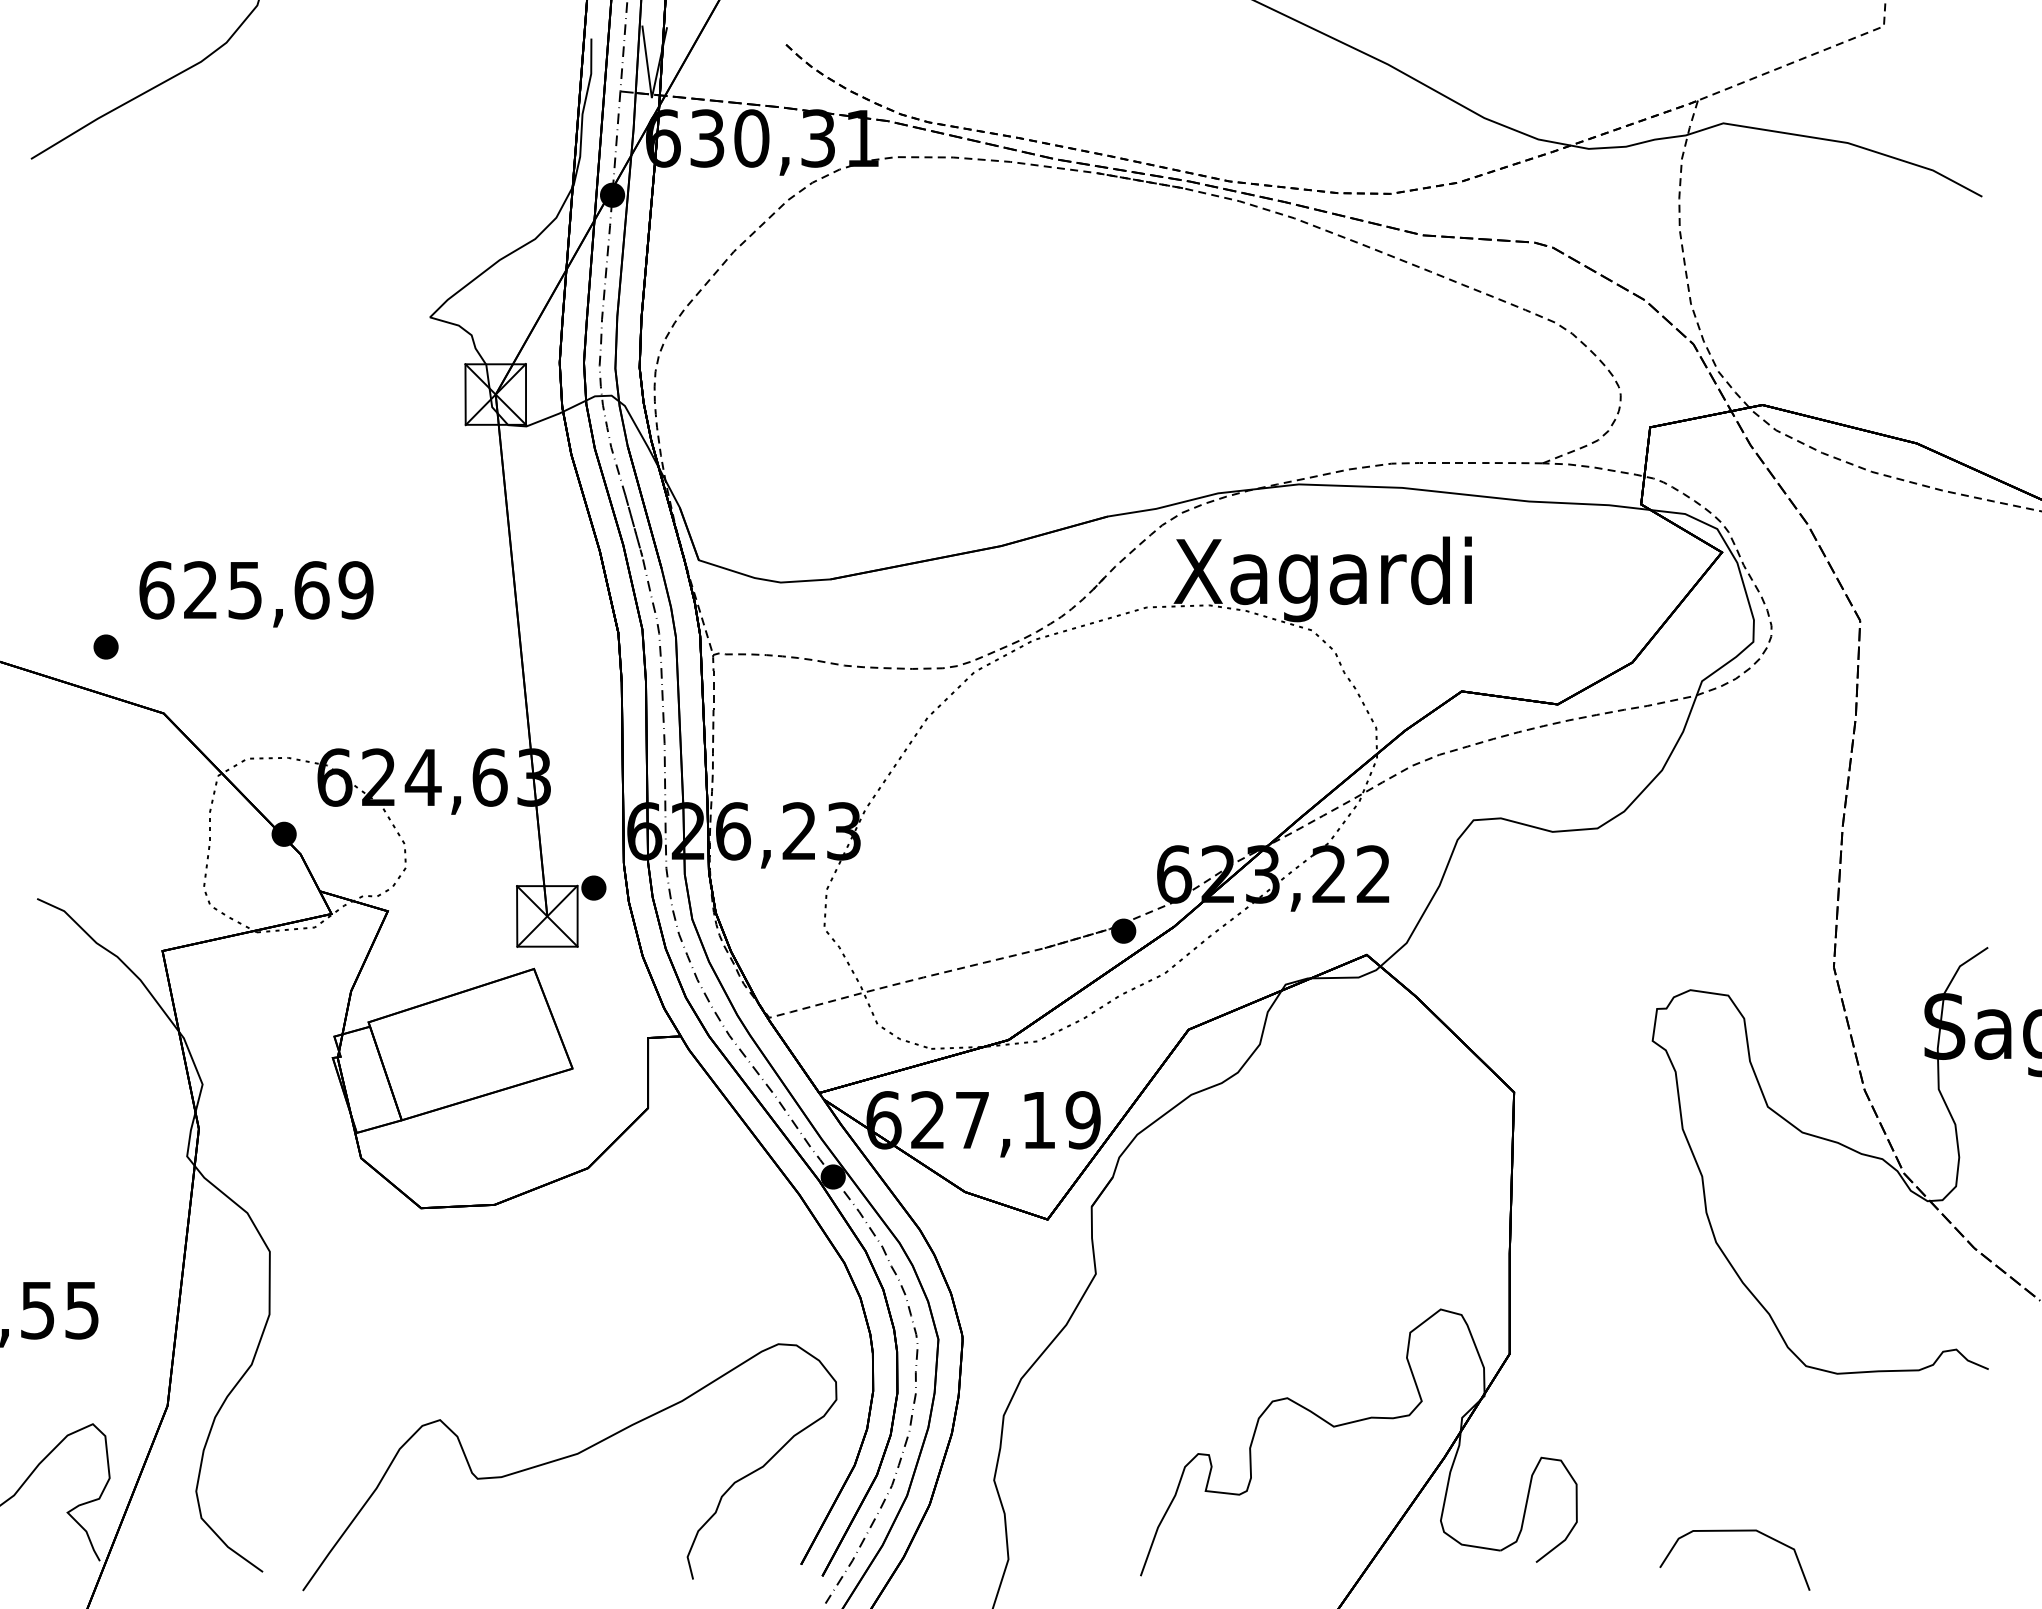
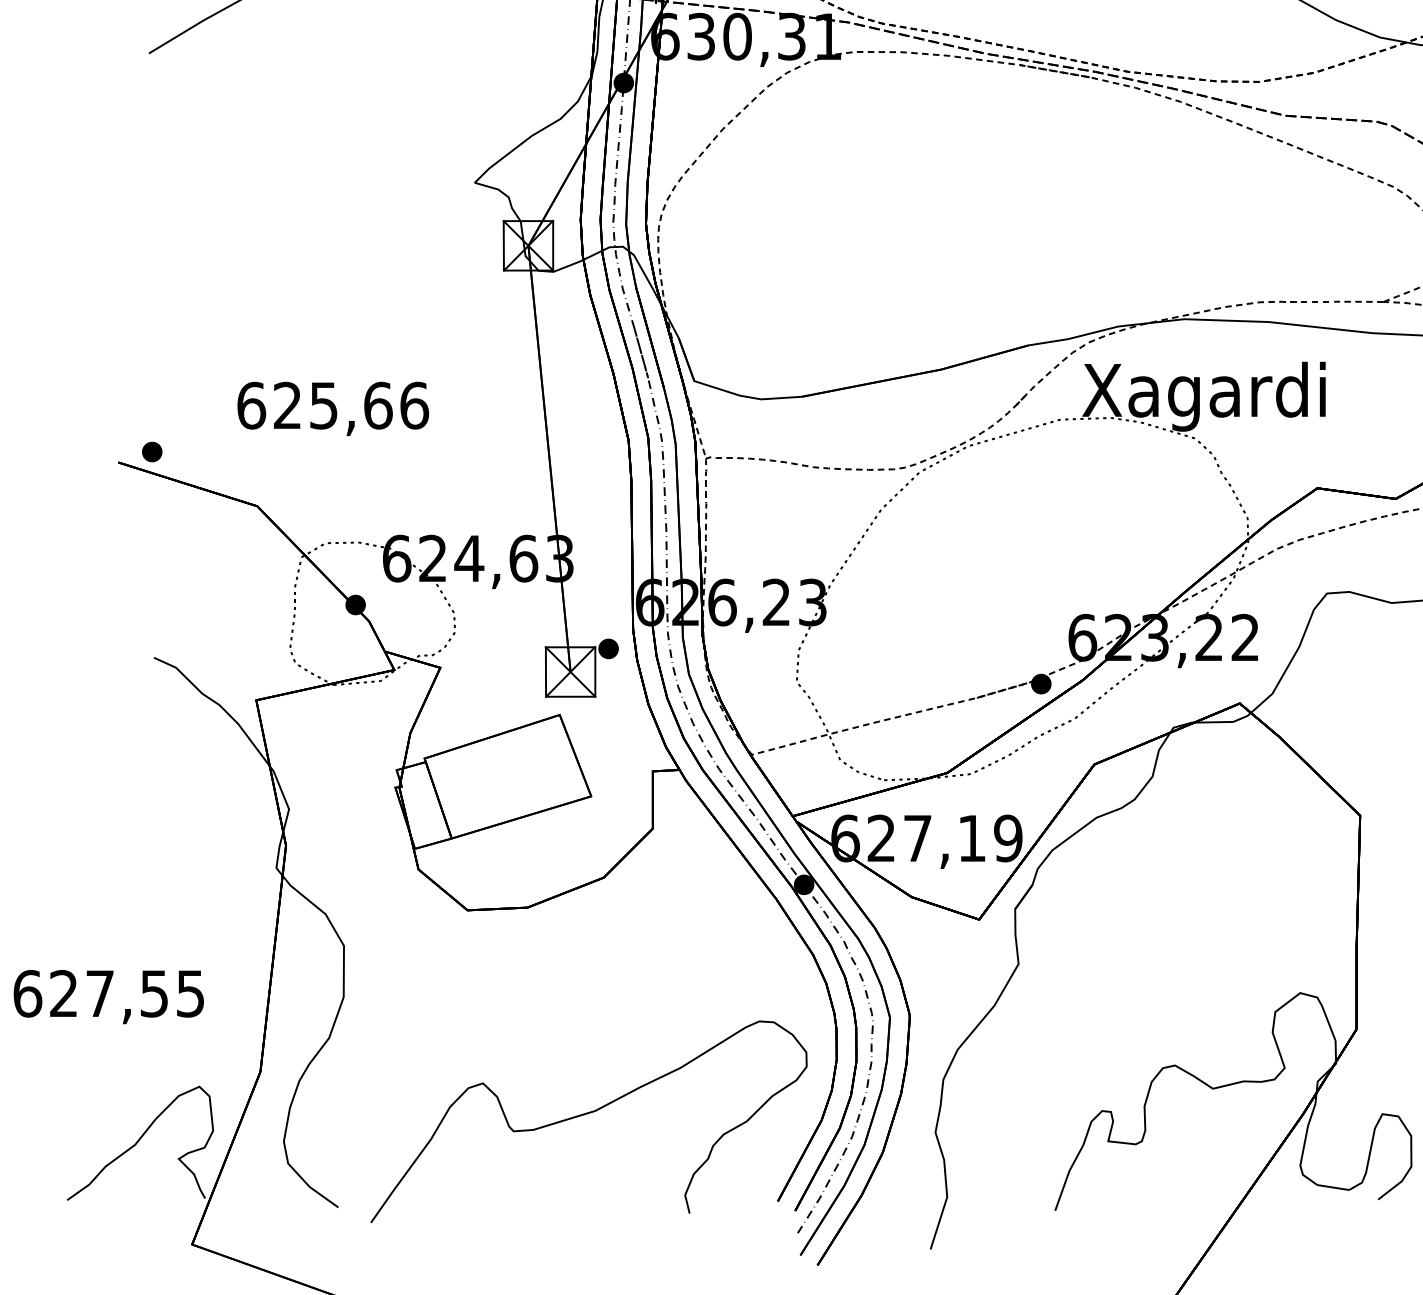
text: (356, 590) -> (414, 405), 625,69 -> 625,66
part: (105, 646) -> (151, 451), moved

